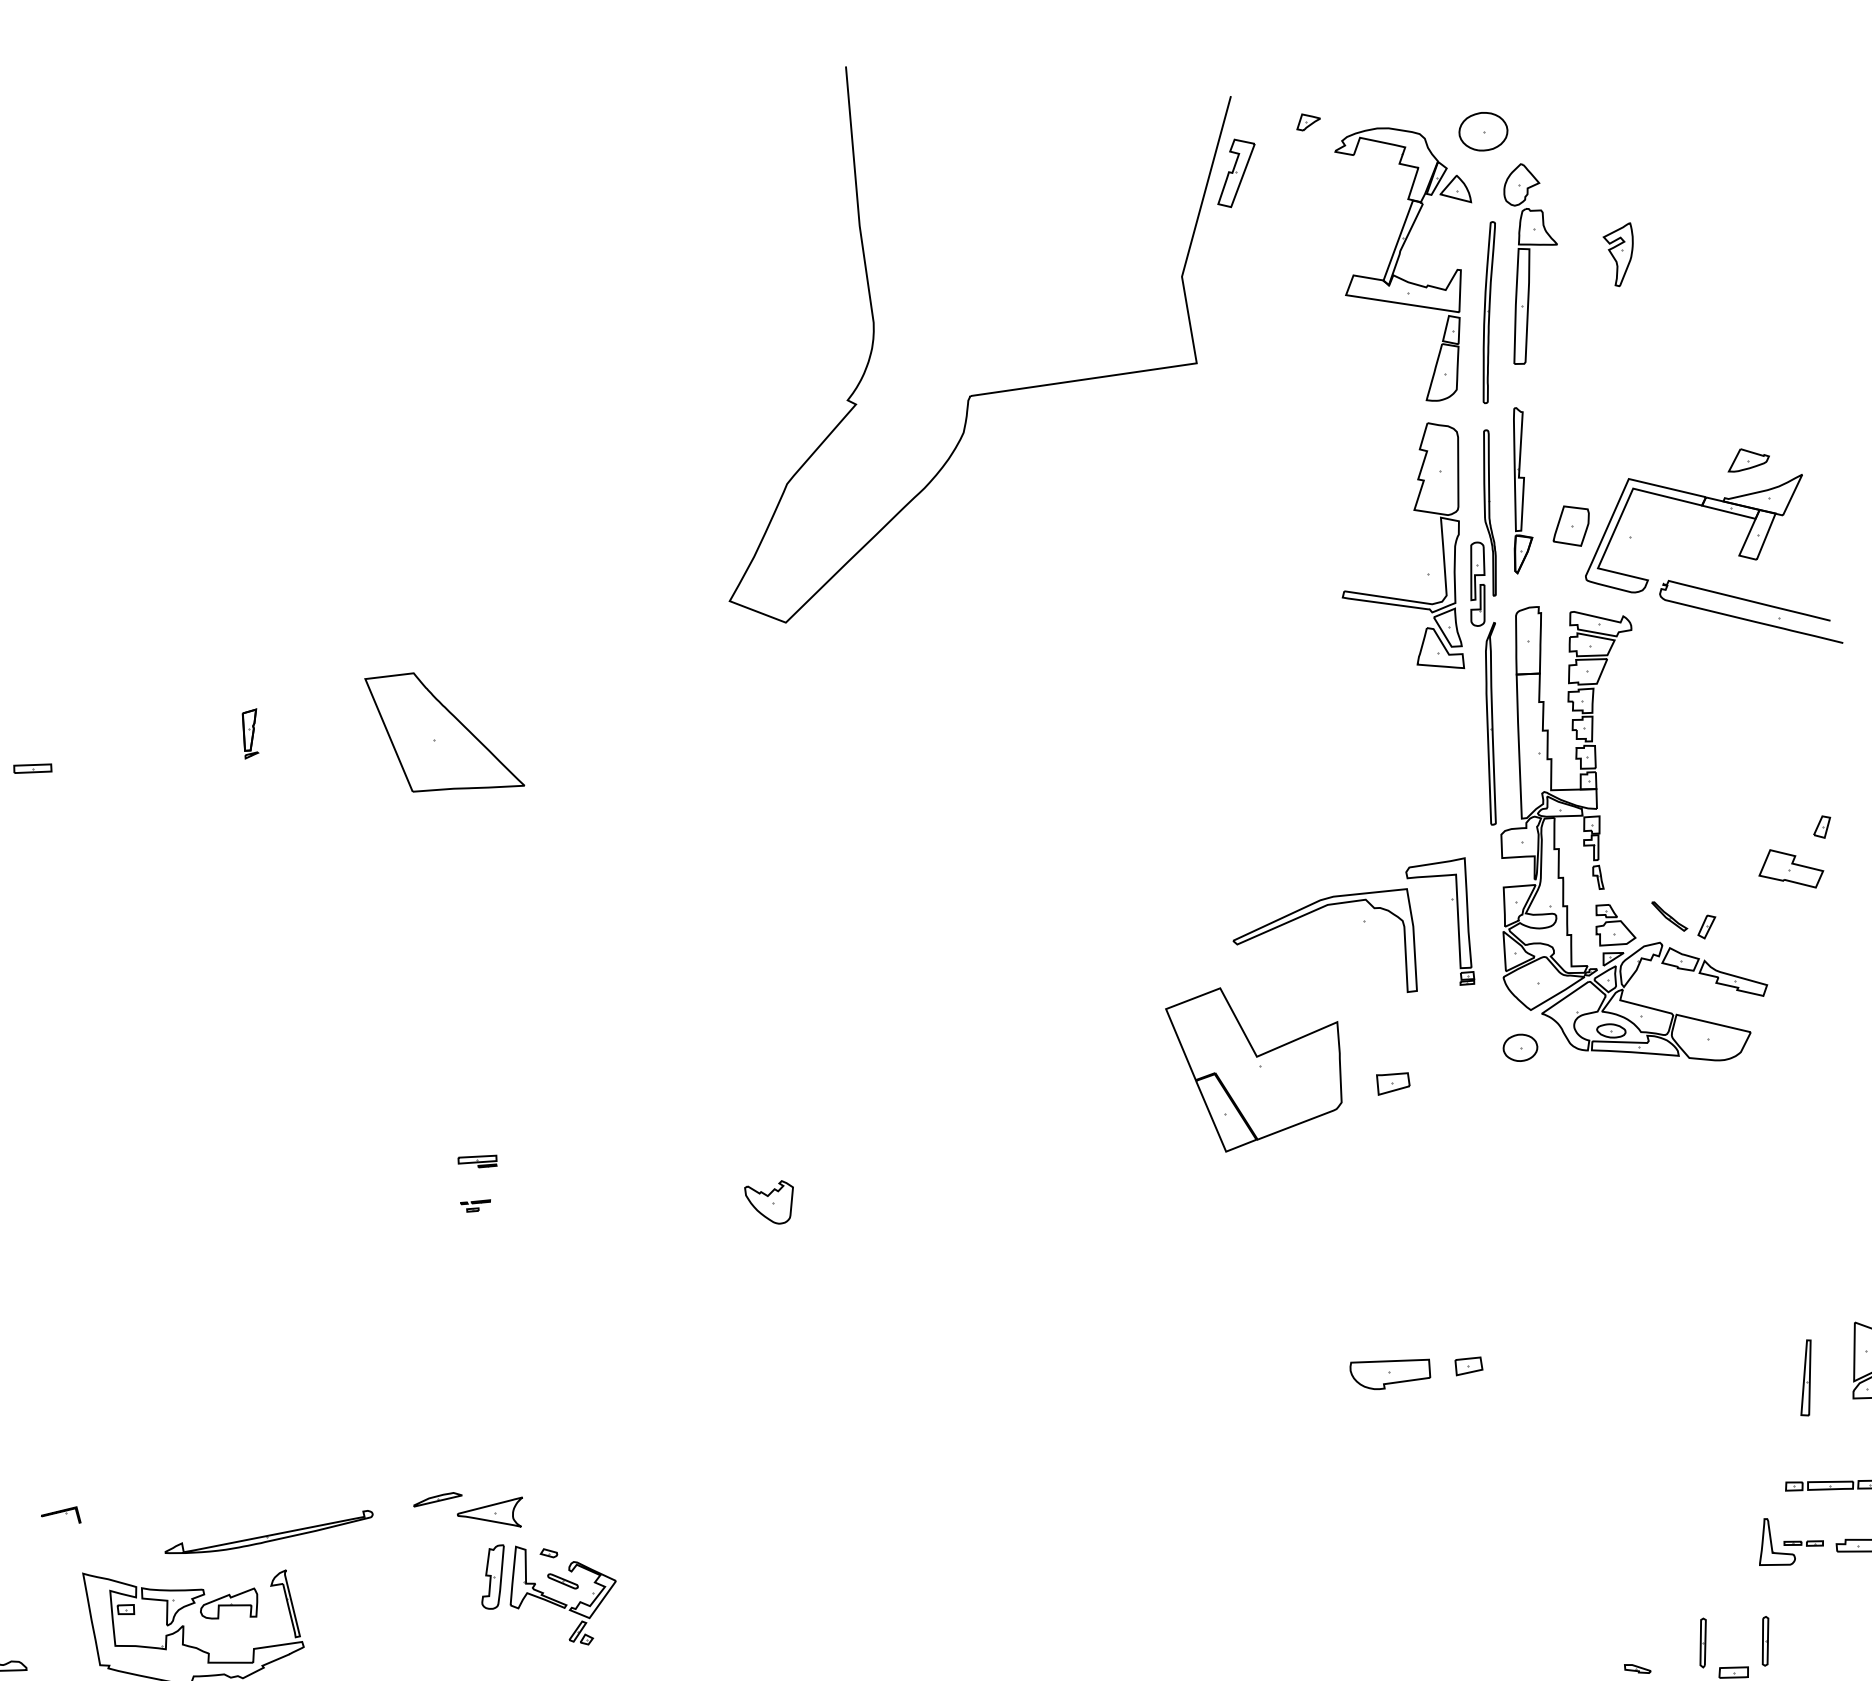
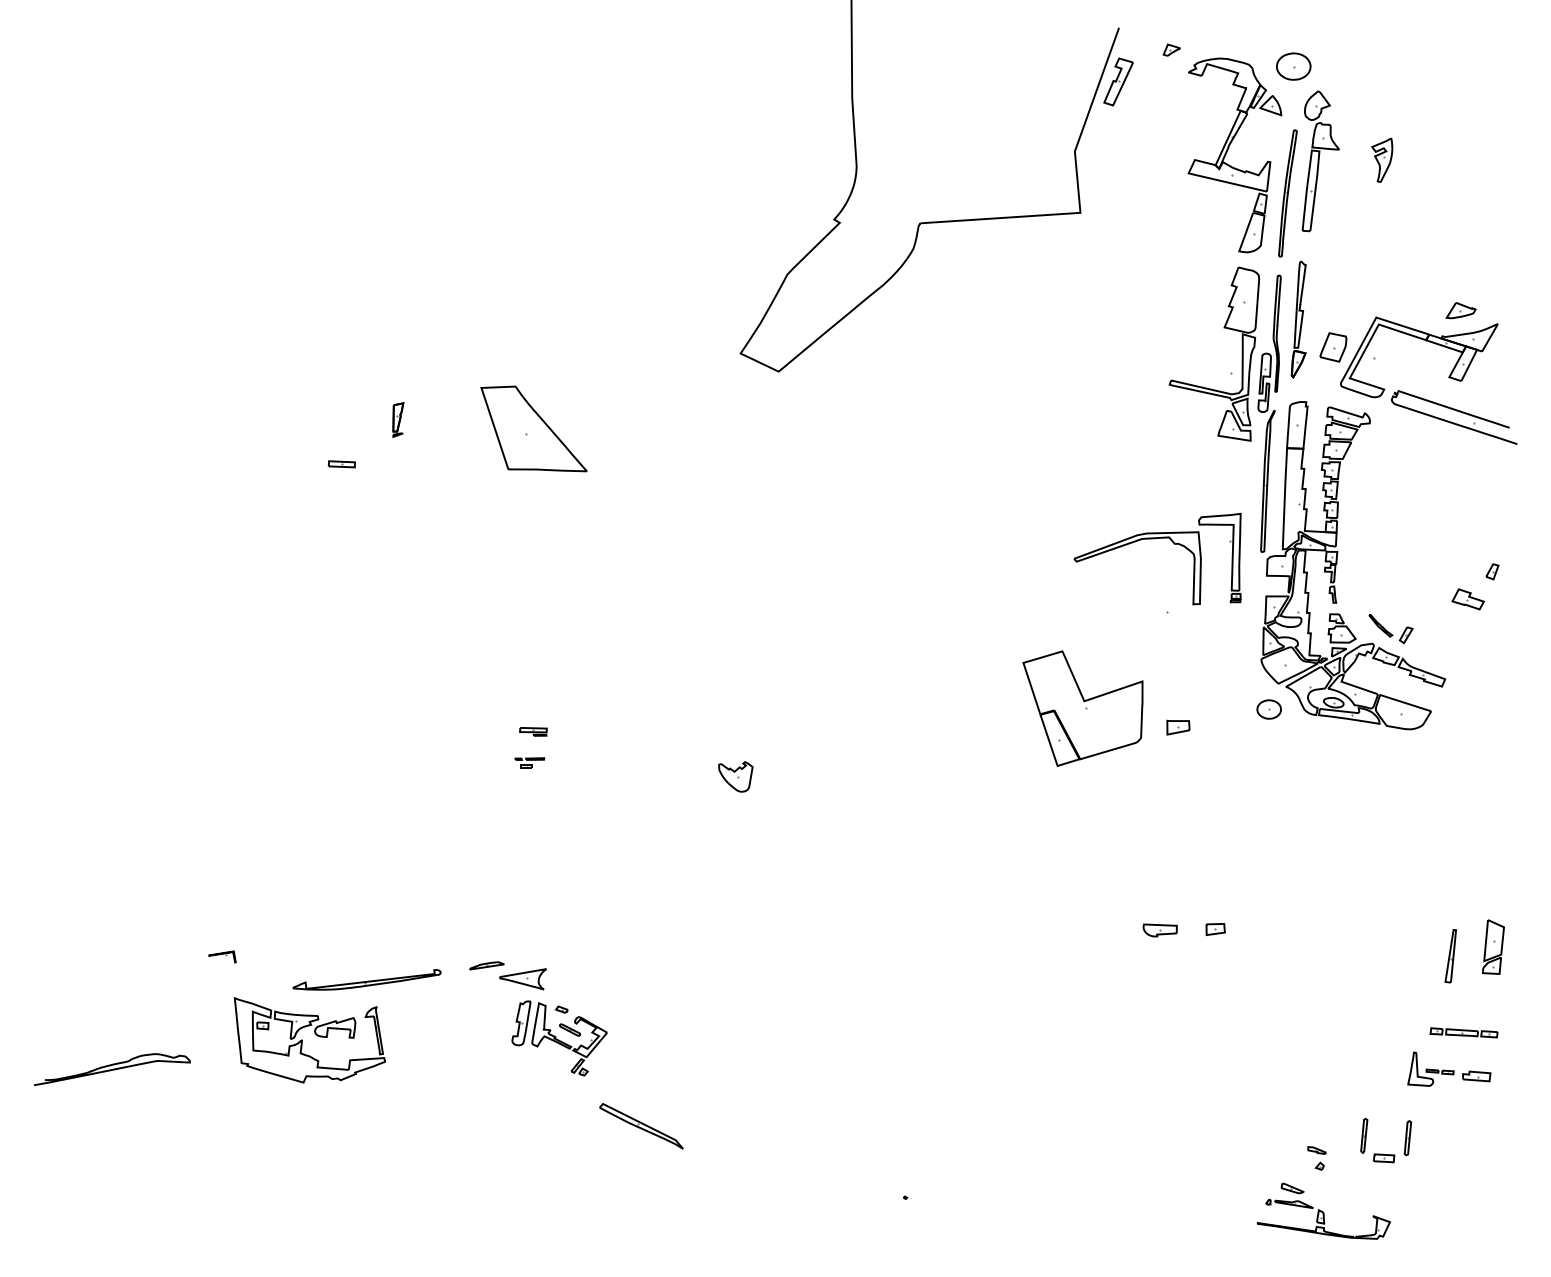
part: (32, 768) -> (341, 464), moved
part: (1789, 869) -> (1467, 599), size x0.7
part: (1346, 904) -> (1155, 539), moved
part: (475, 1205) -> (529, 762), size x1.4
part: (1389, 1374) -> (1159, 930), size x0.6

